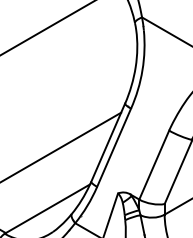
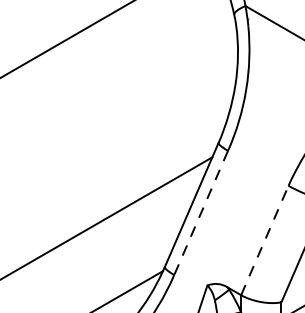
line: (114, 147) -> (201, 212), solid -> dashed
line: (154, 165) -> (265, 241), solid -> dashed

